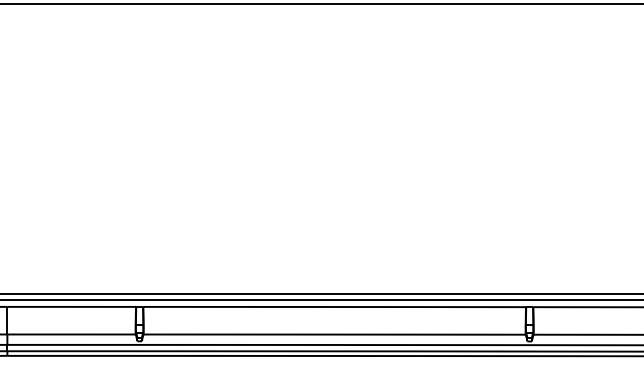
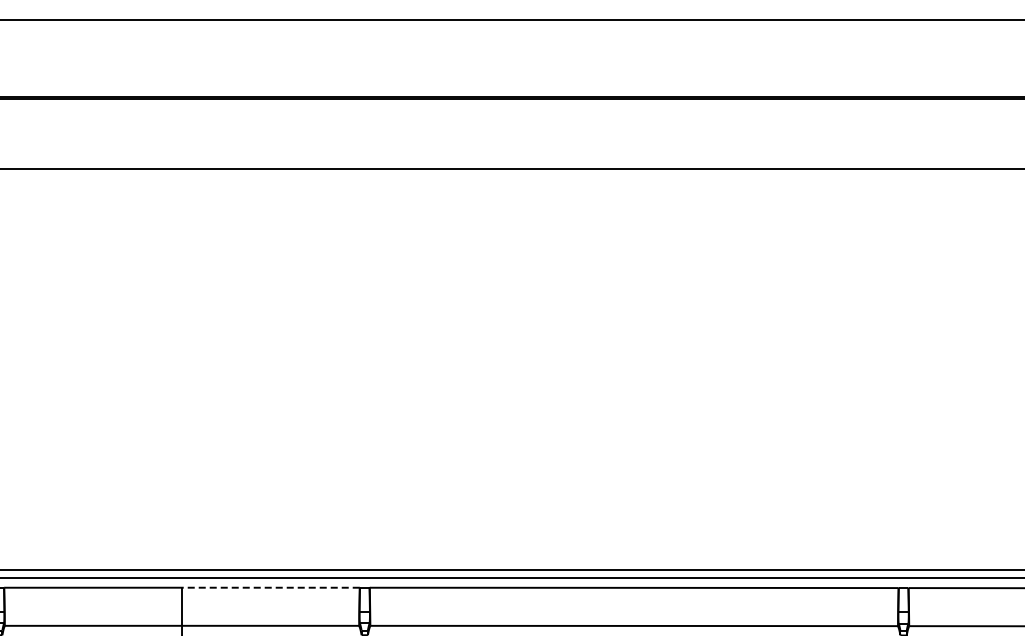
line: (71, 306) -> (270, 587), solid -> dashed

